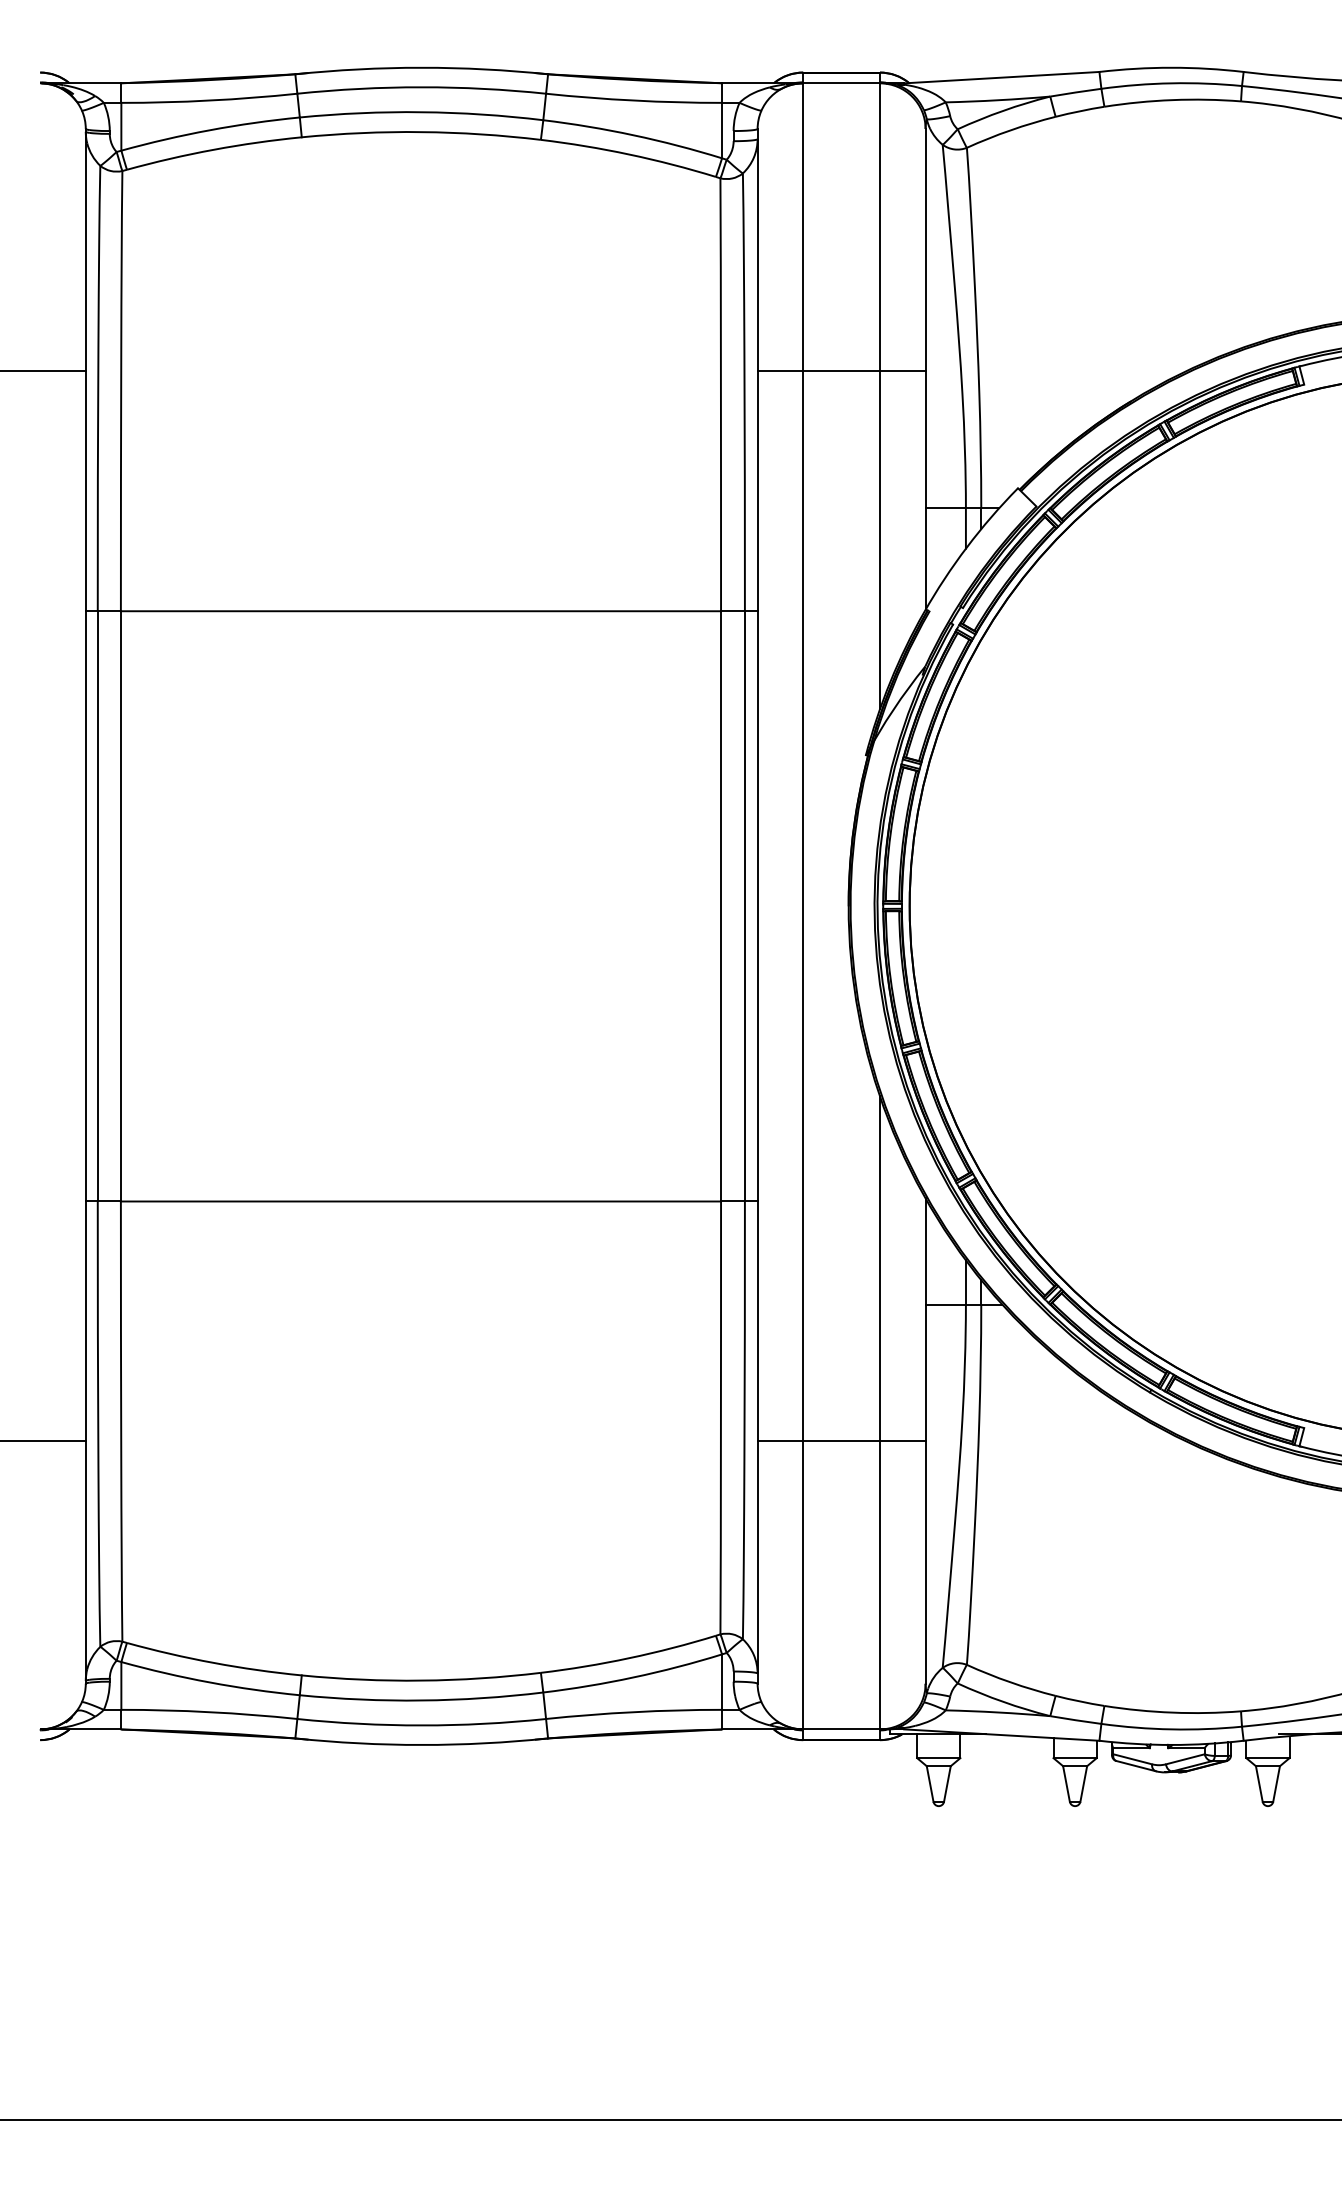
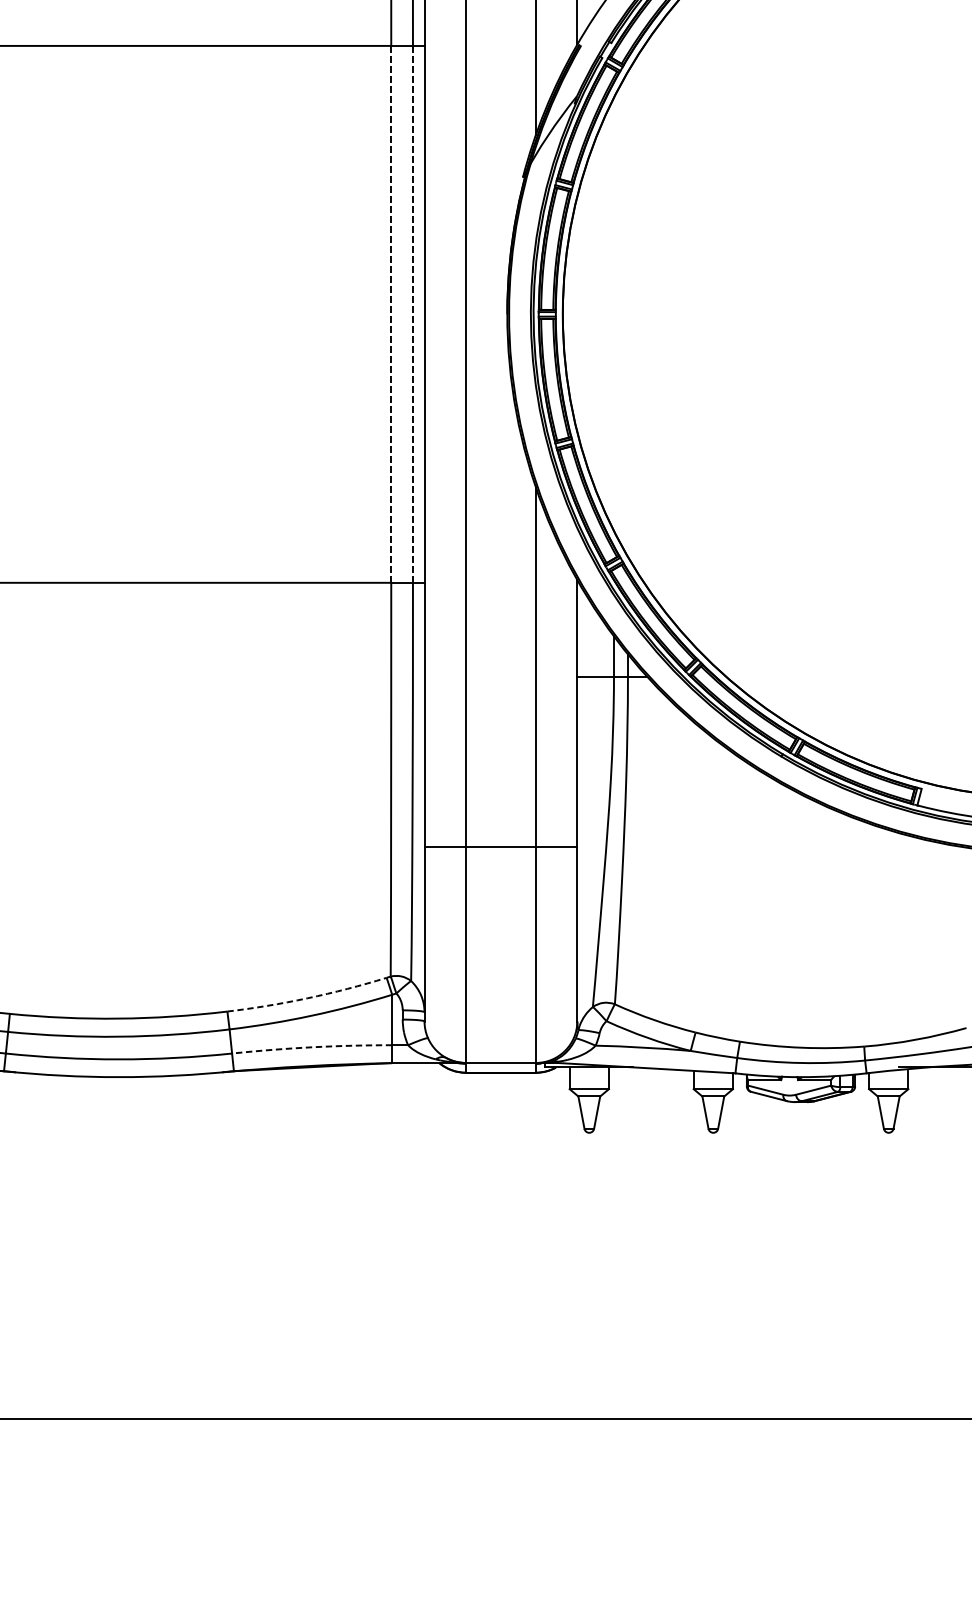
line: (721, 905) -> (391, 313), solid -> dashed
line: (744, 905) -> (412, 313), solid -> dashed
line: (841, 1441) -> (500, 846), moved
arc: (629, 1658) -> (307, 998), solid -> dashed
arc: (633, 1712) -> (311, 1047), solid -> dashed

